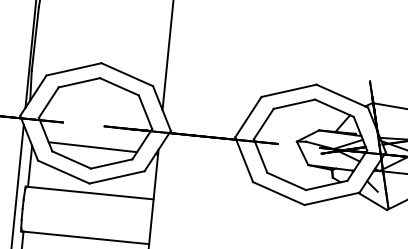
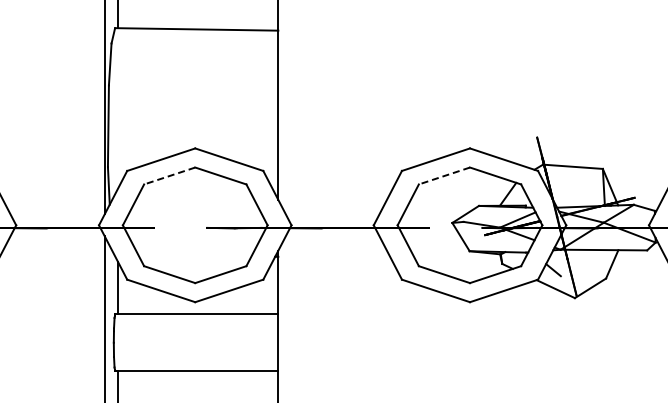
line: (79, 83) -> (169, 176), solid -> dashed
line: (294, 104) -> (444, 176), solid -> dashed
line: (92, 146) -> (194, 255), removed

